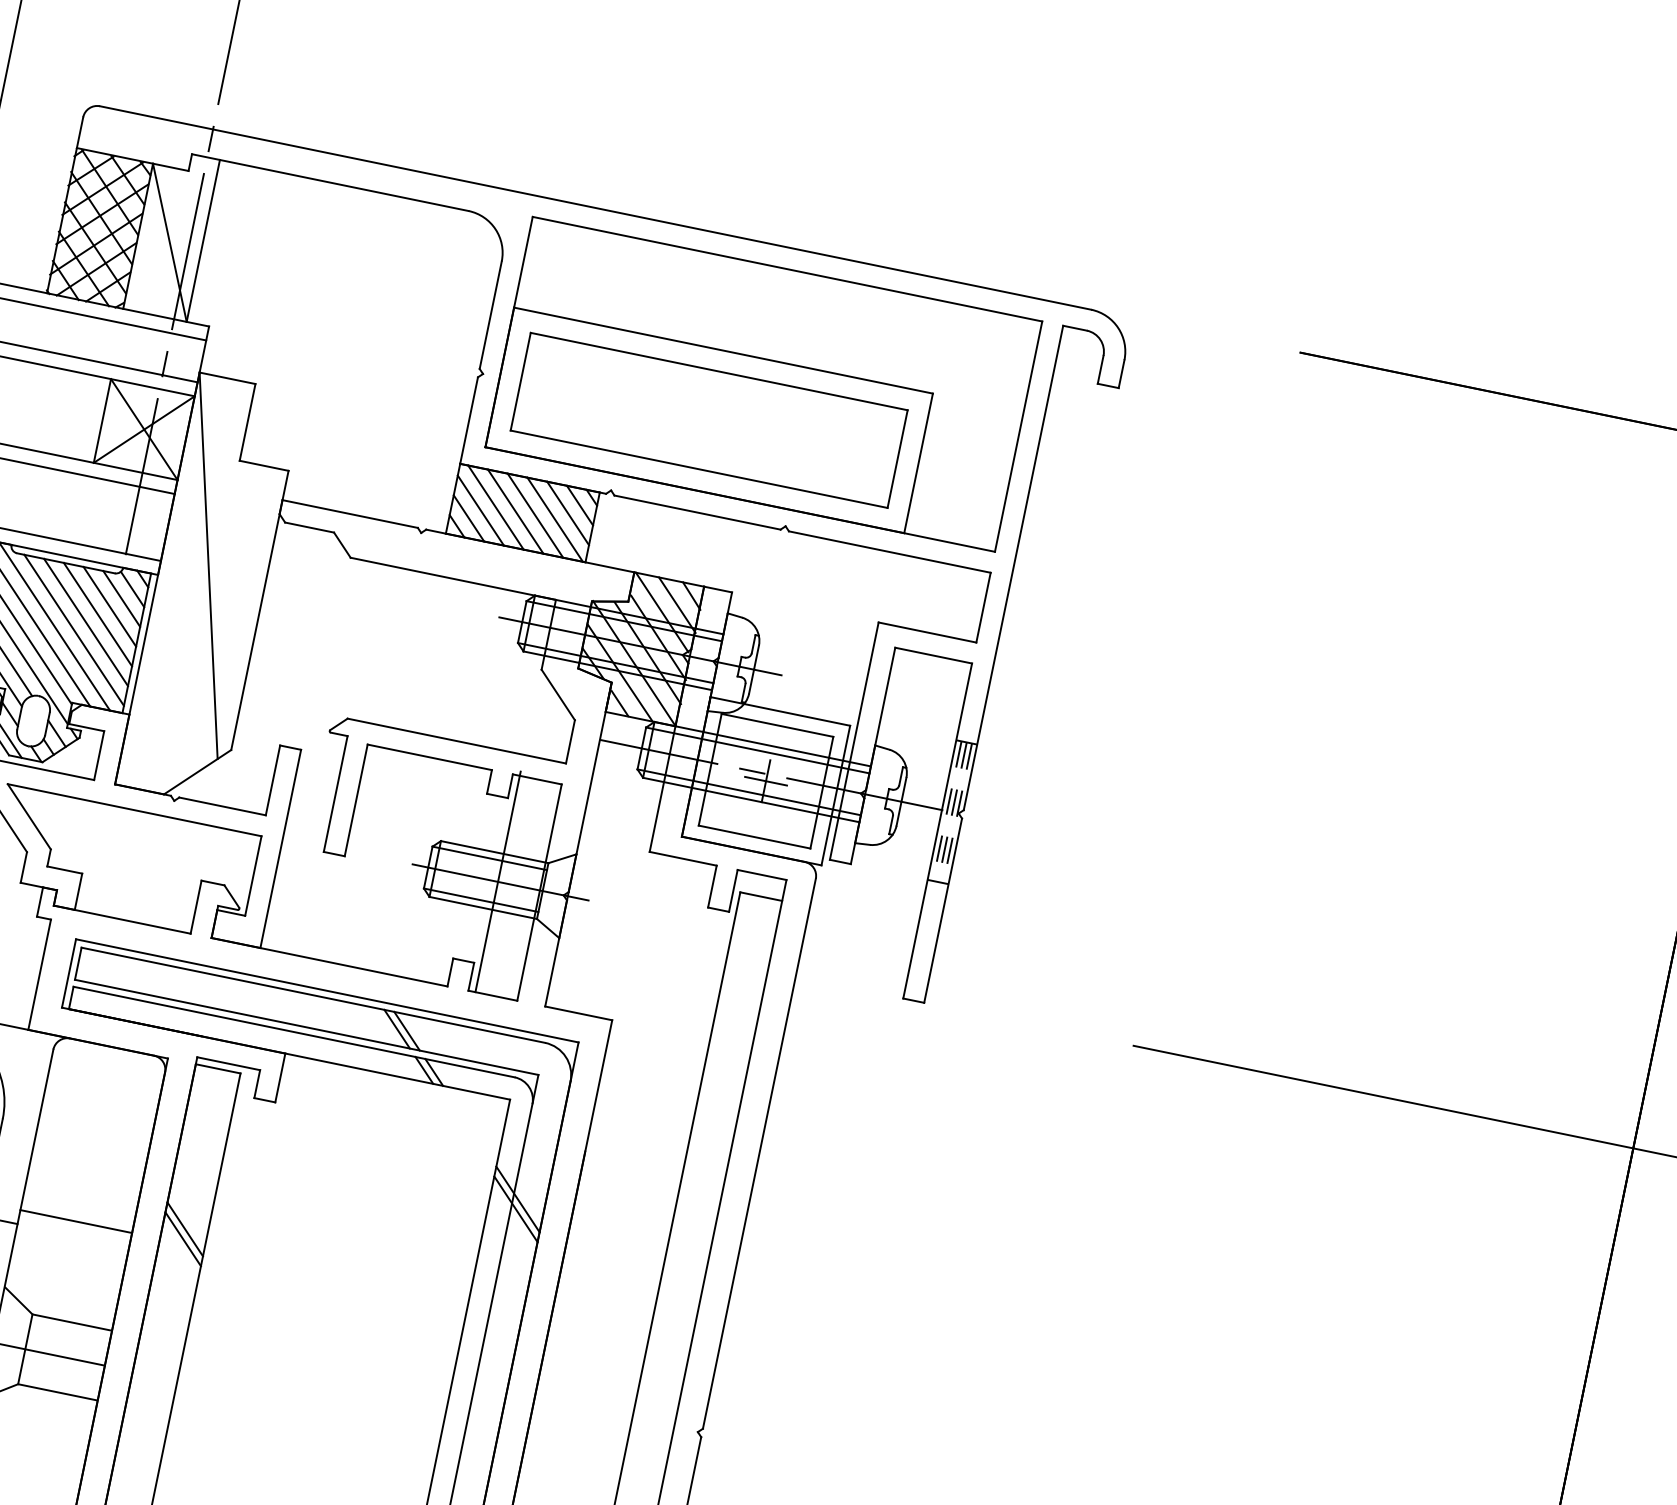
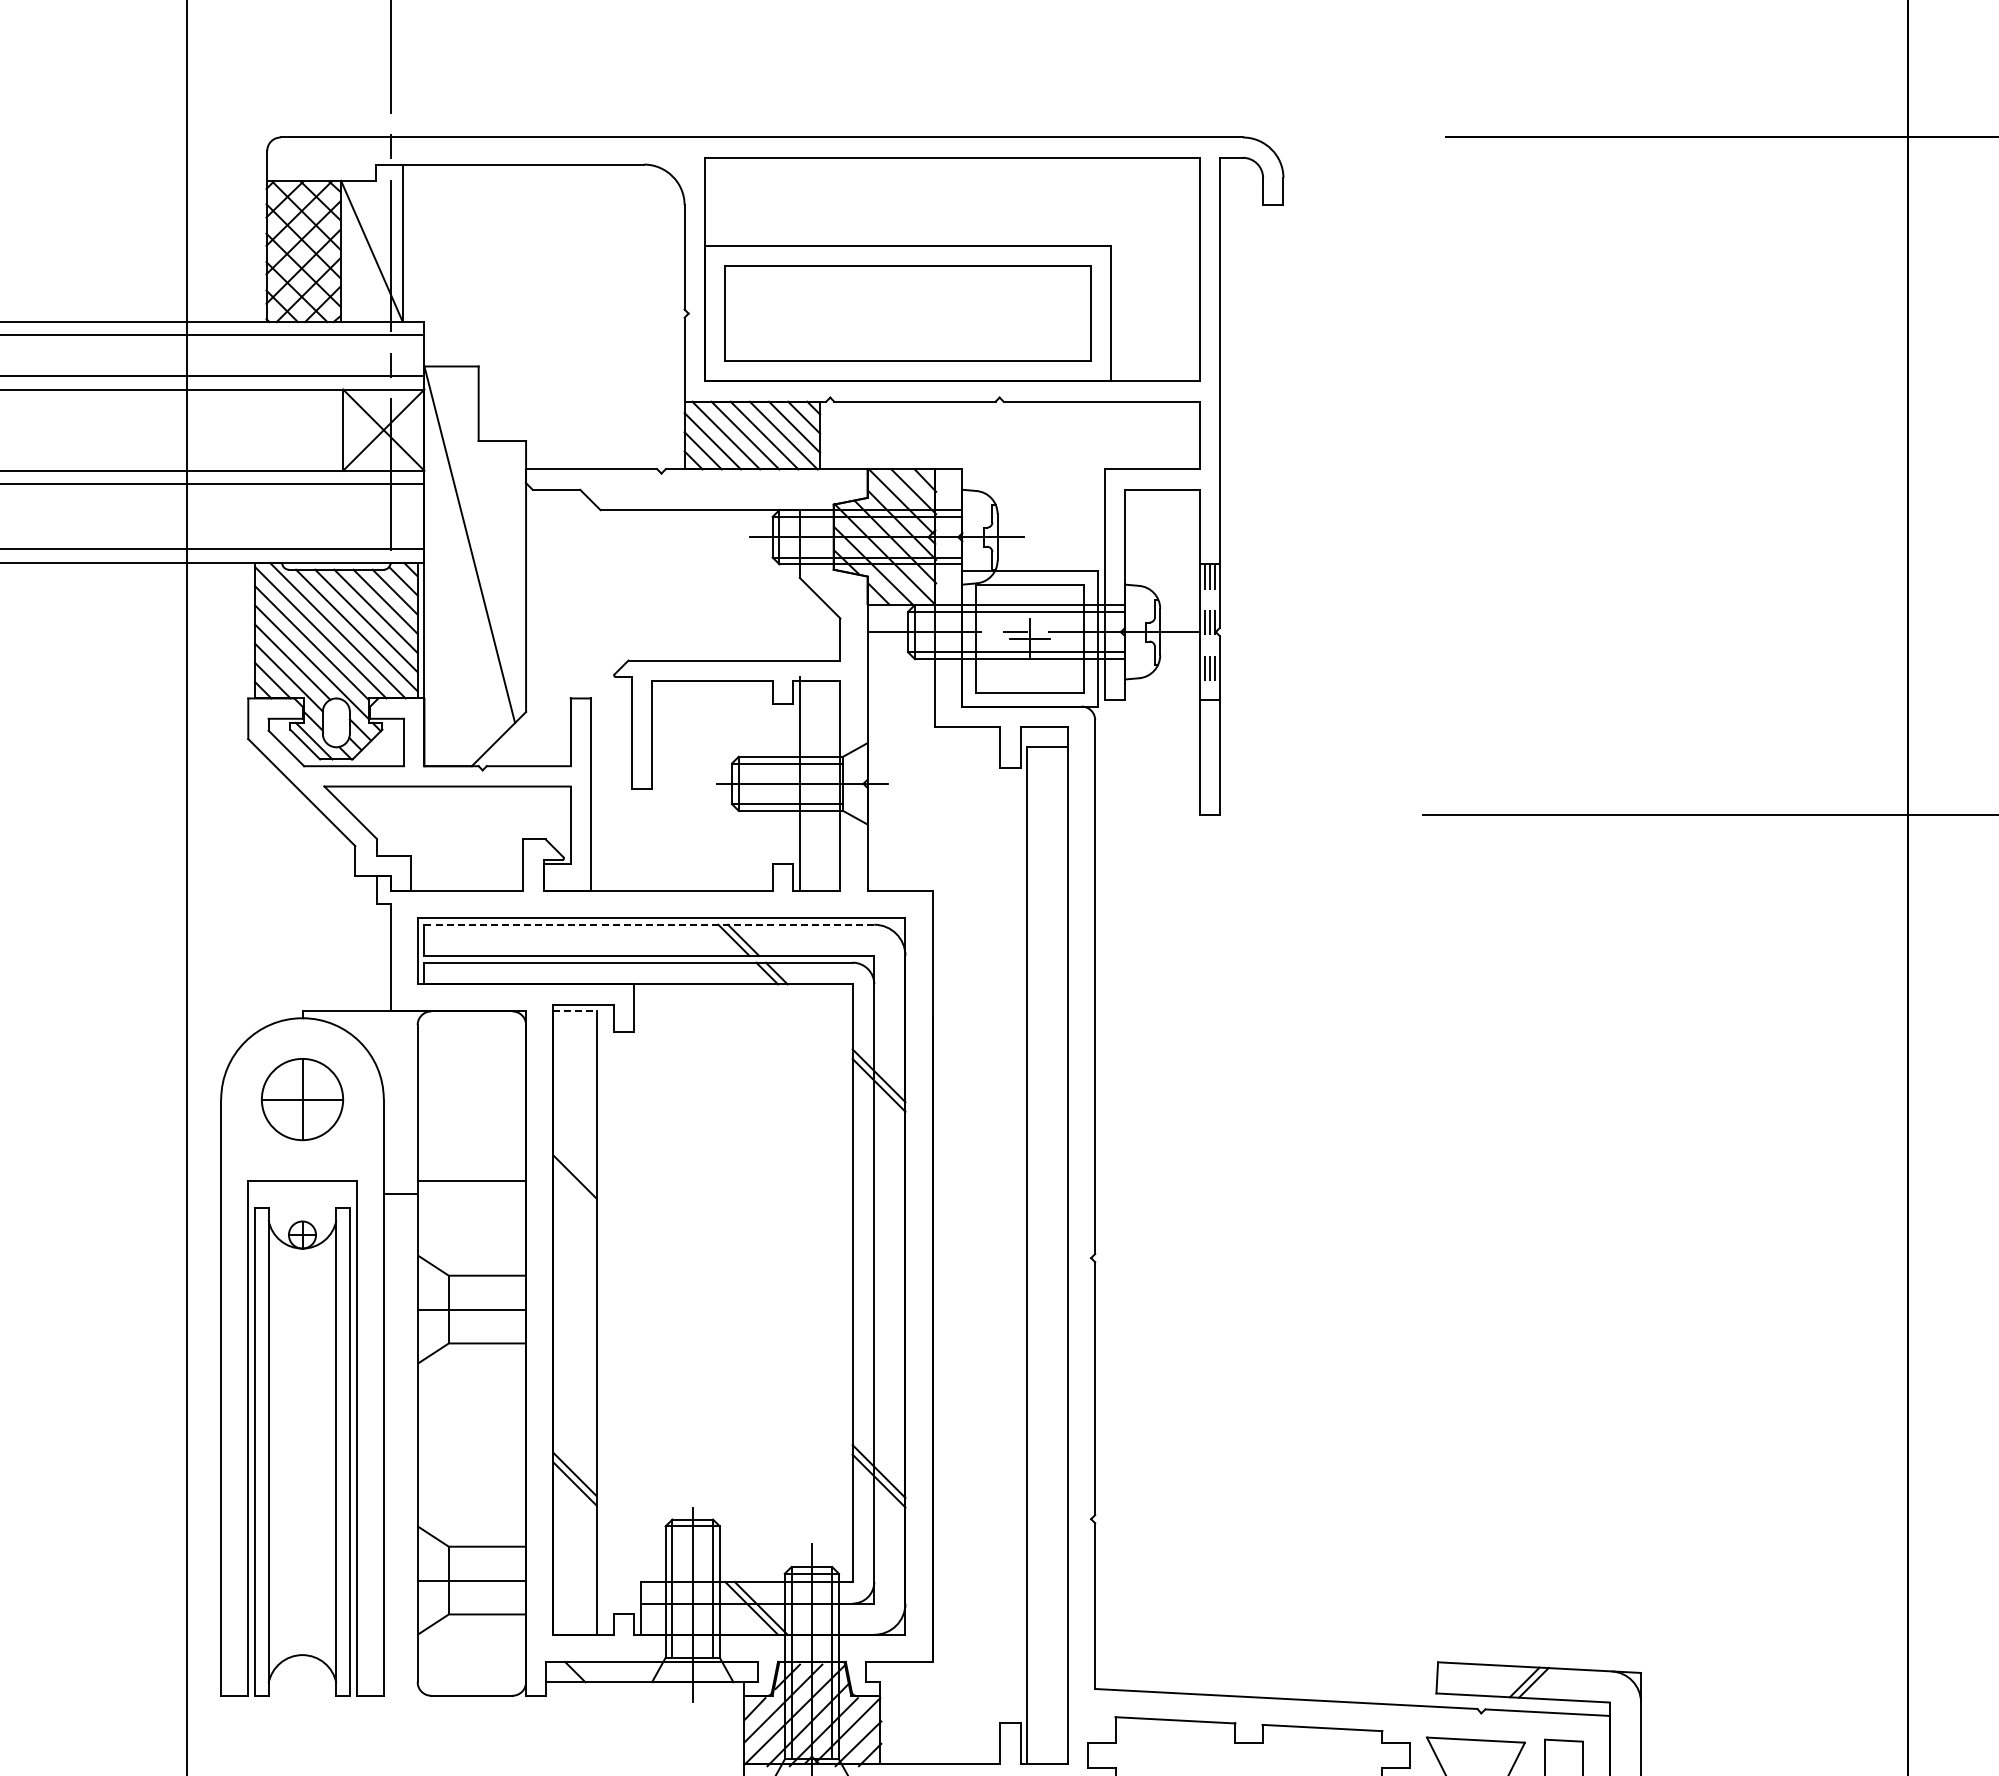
line: (313, 995) -> (649, 924), solid -> dashed
line: (217, 1068) -> (574, 1011), solid -> dashed
line: (185, 1228) -> (574, 1166), removed

